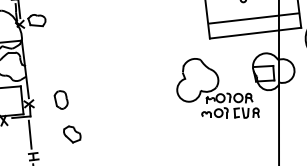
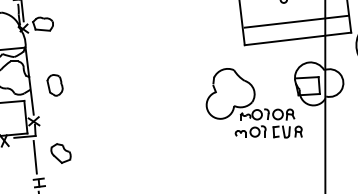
part: (60, 99) -> (54, 84), moved
part: (72, 134) -> (61, 153), moved

